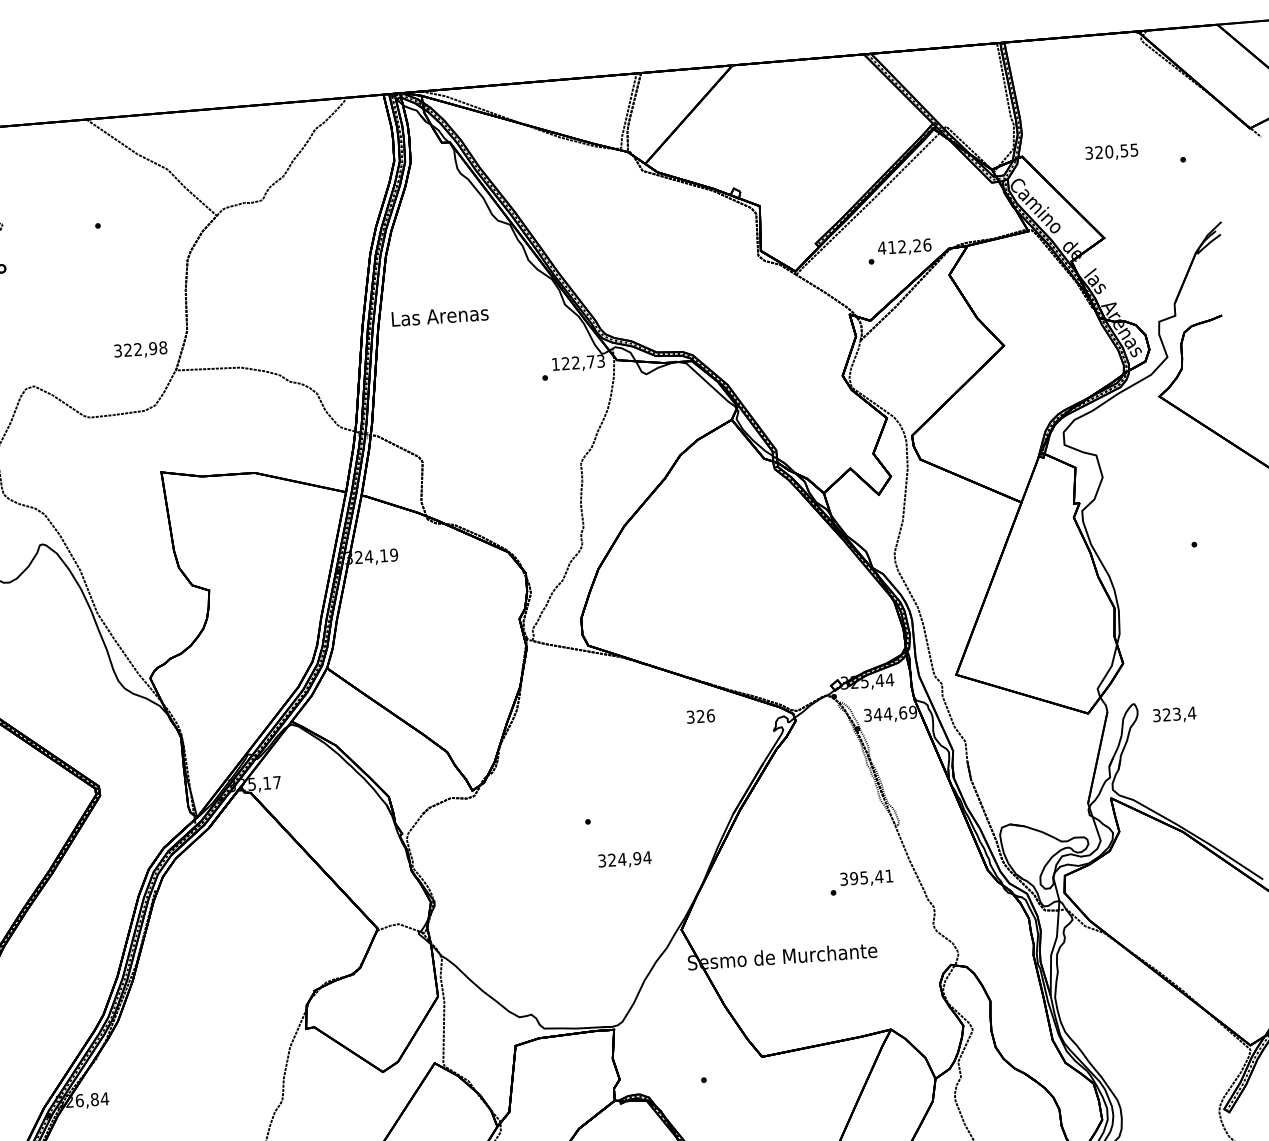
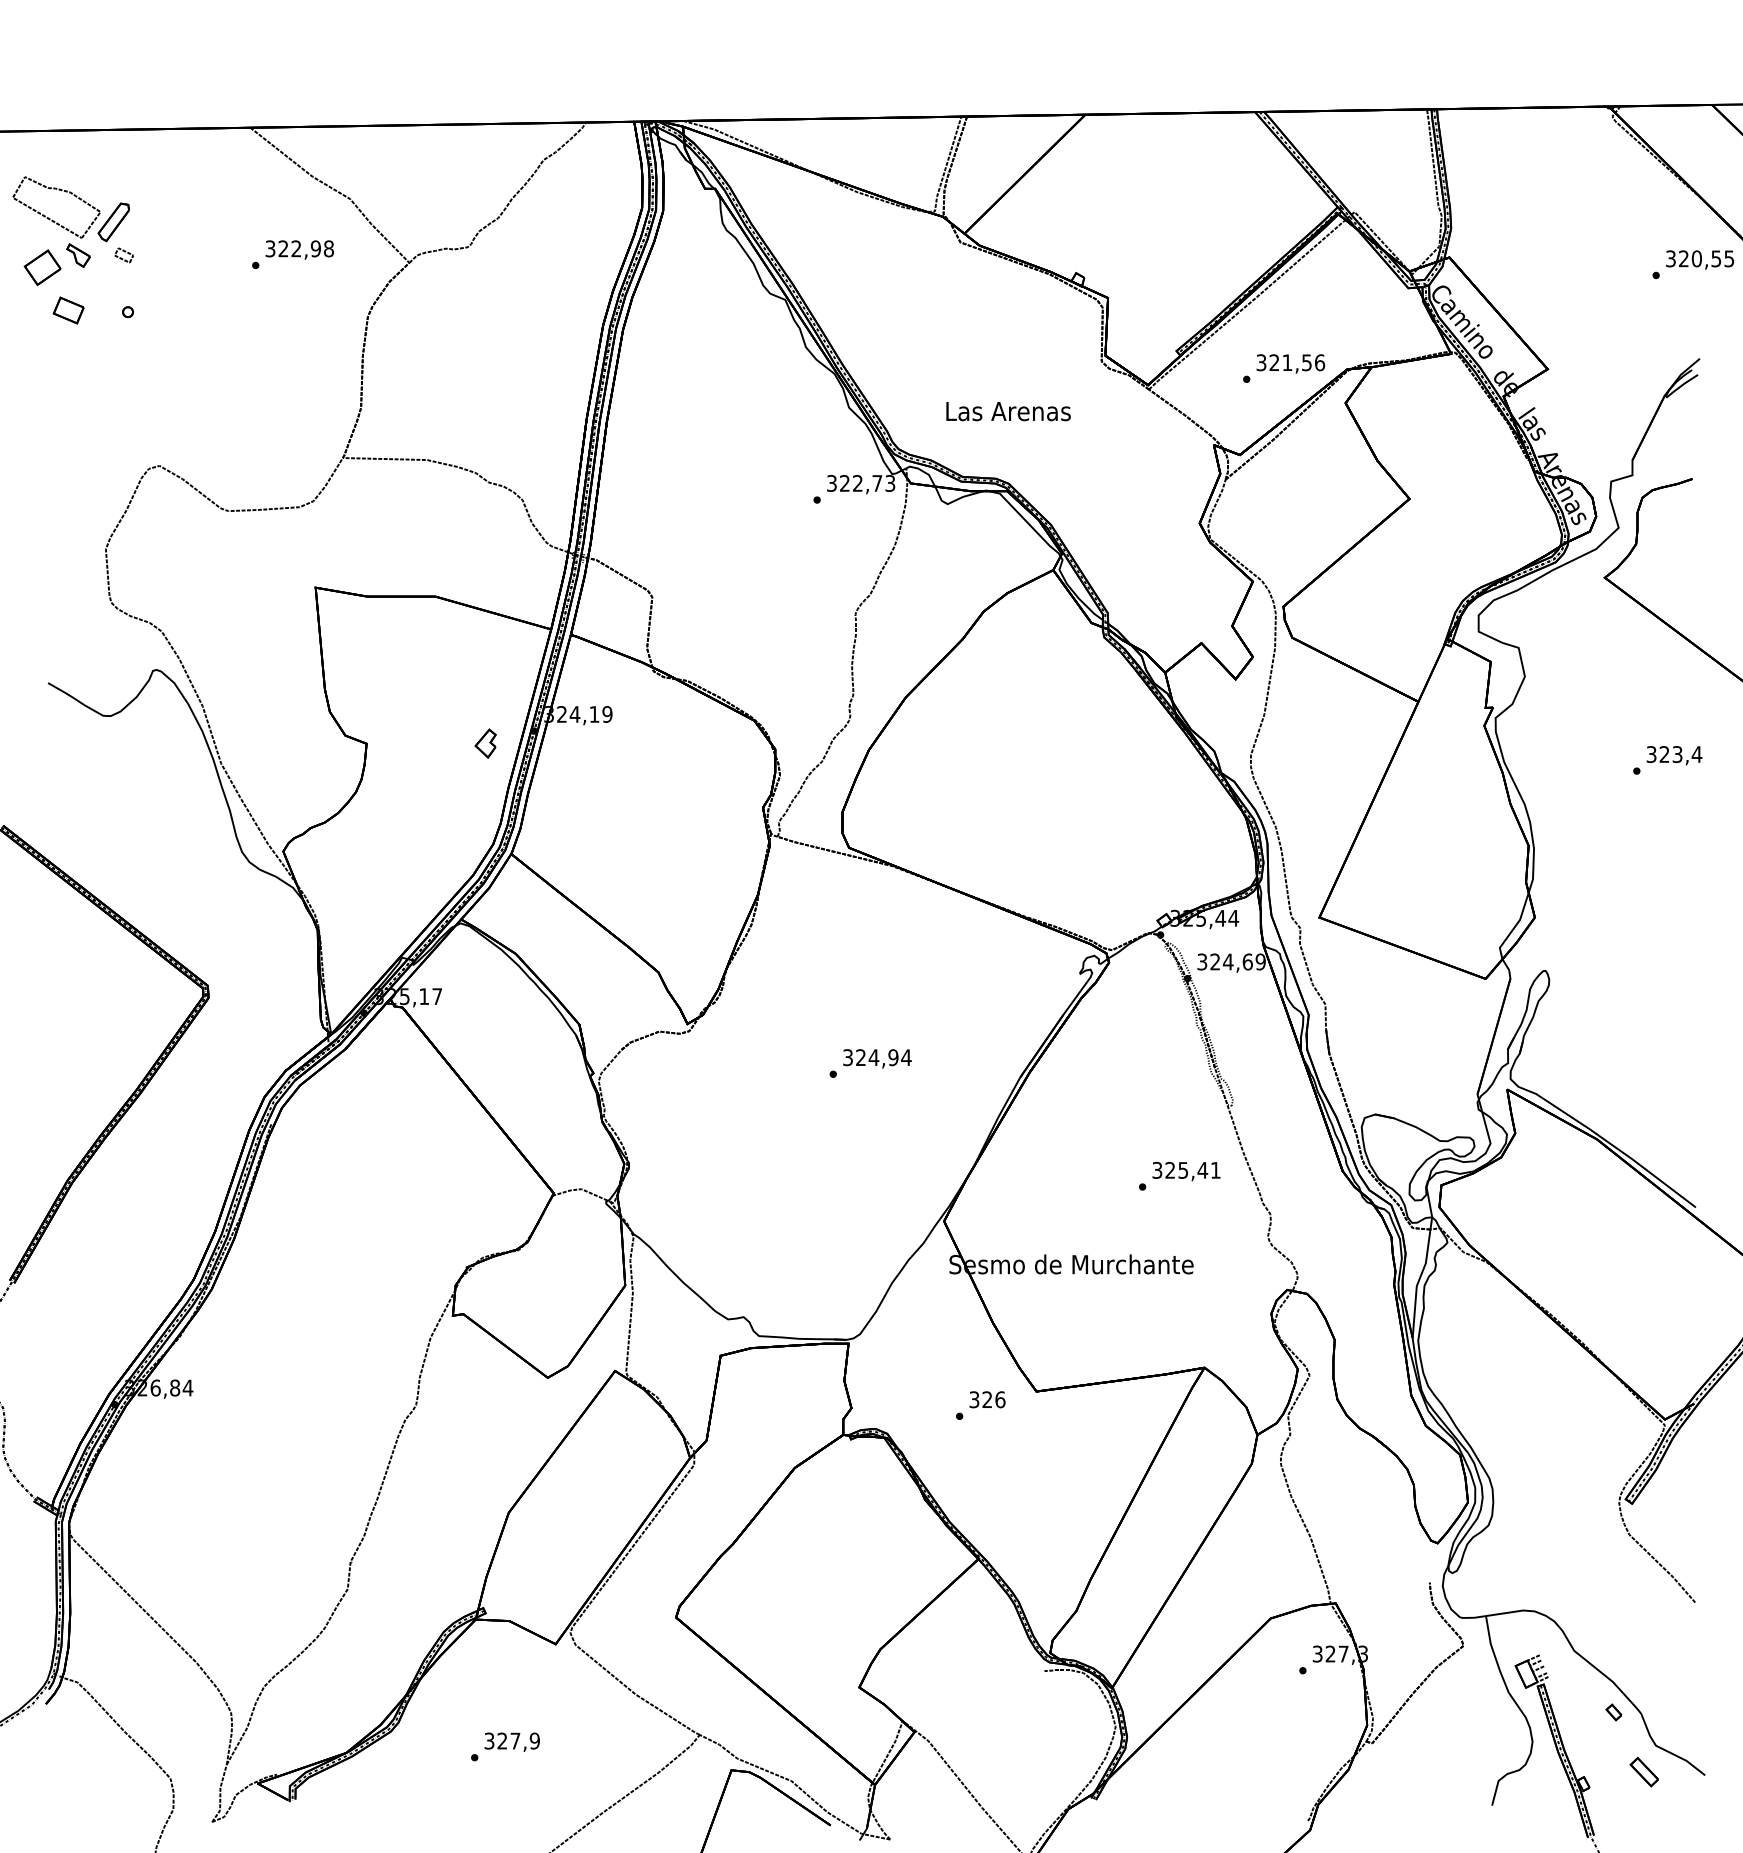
text: (1111, 152) -> (1699, 259), moved
text: (899, 246) -> (1283, 362), 412,26 -> 321,56
text: (440, 316) -> (1008, 411), moved
text: (140, 349) -> (299, 249), moved
text: (555, 364) -> (831, 483), 122,73 -> 322,73
part: (301, 584) -> (485, 743), added
text: (877, 714) -> (1214, 961), 344,69 -> 324,69
text: (1174, 715) -> (1674, 755), moved
text: (700, 716) -> (987, 1399), moved
text: (625, 859) -> (877, 1058), moved
text: (854, 878) -> (1170, 1170), 395,41 -> 325,41

